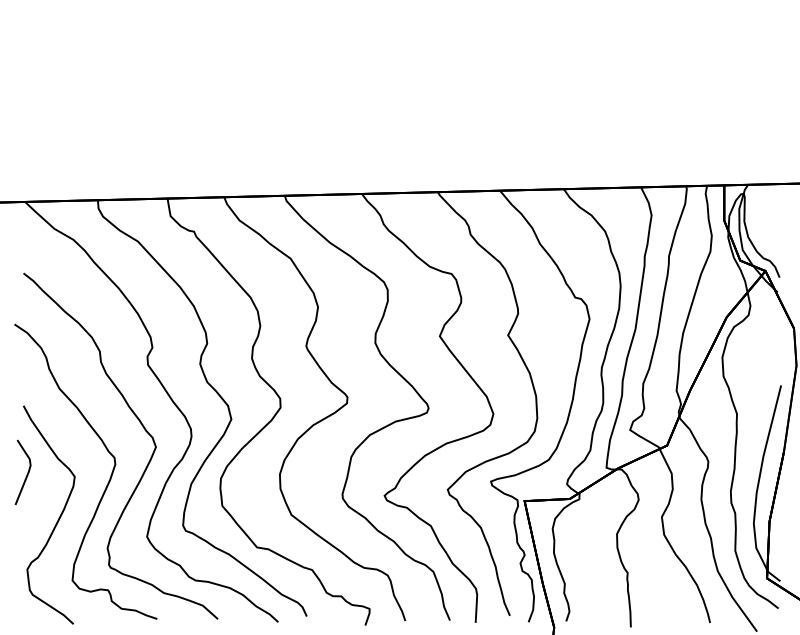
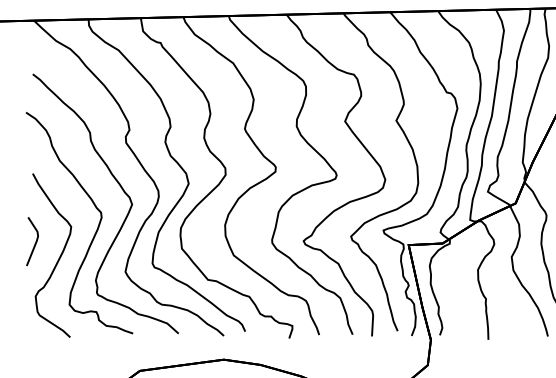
line: (26, 474) -> (35, 243), moved

